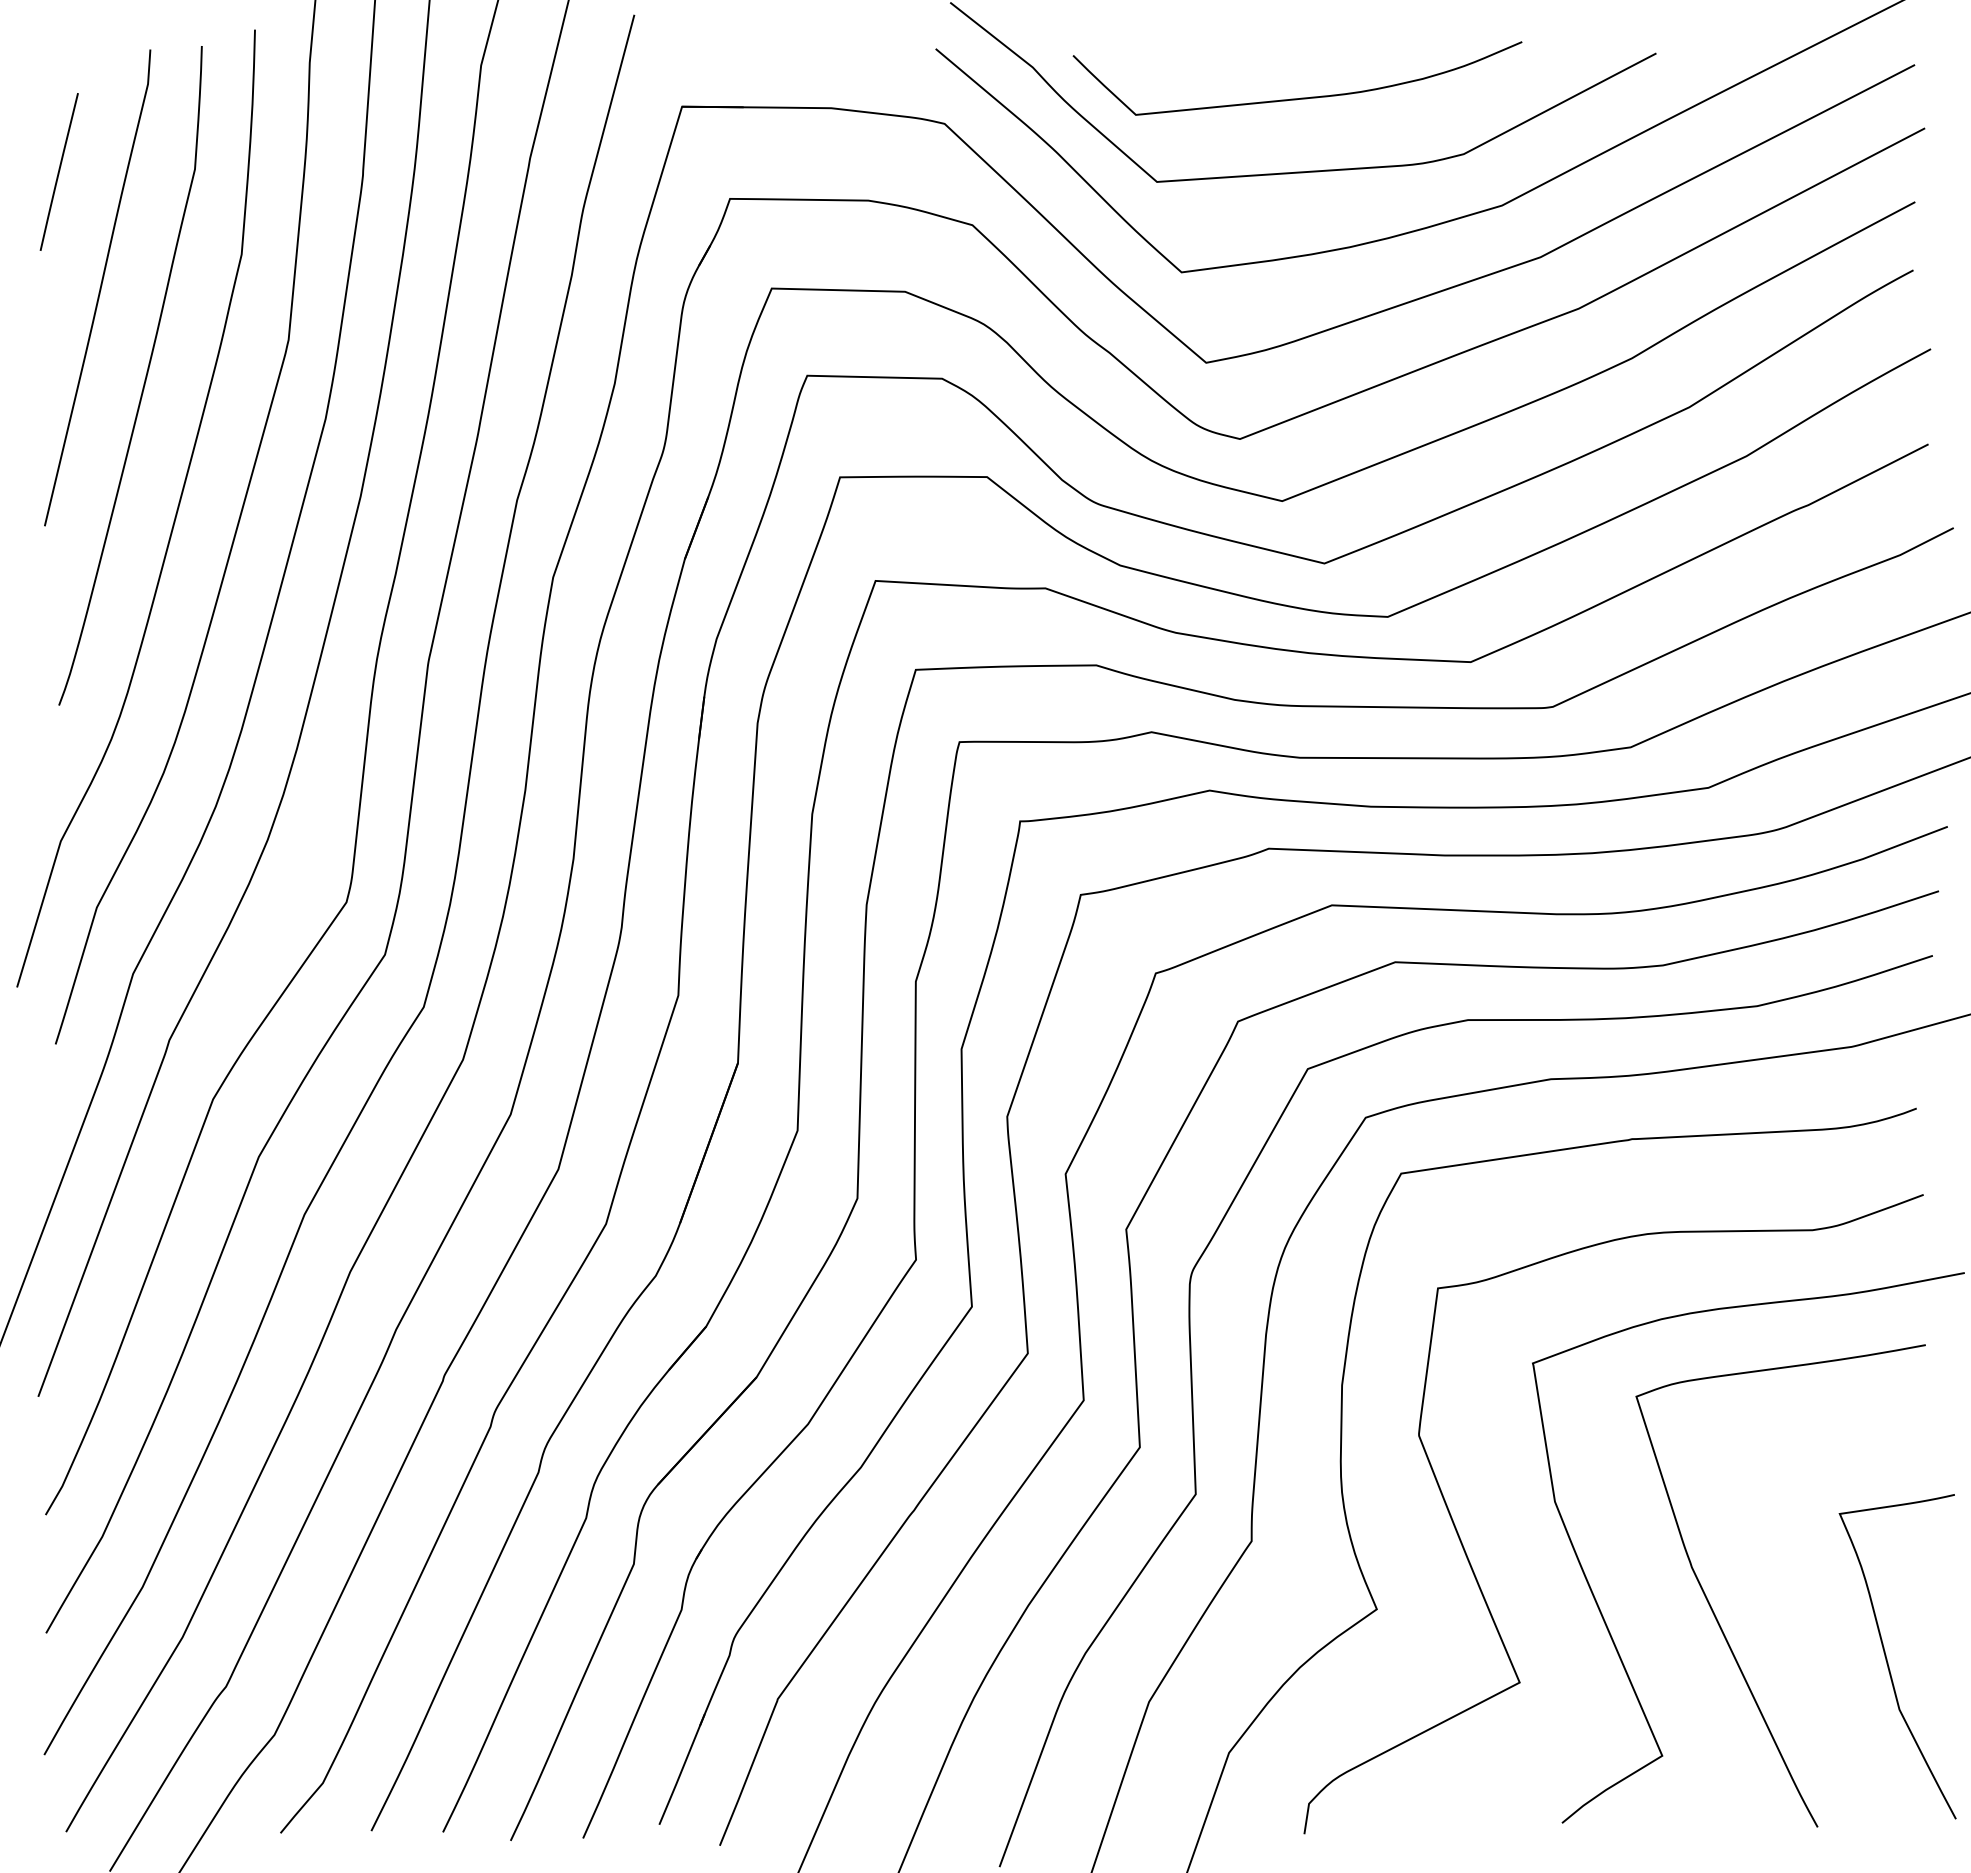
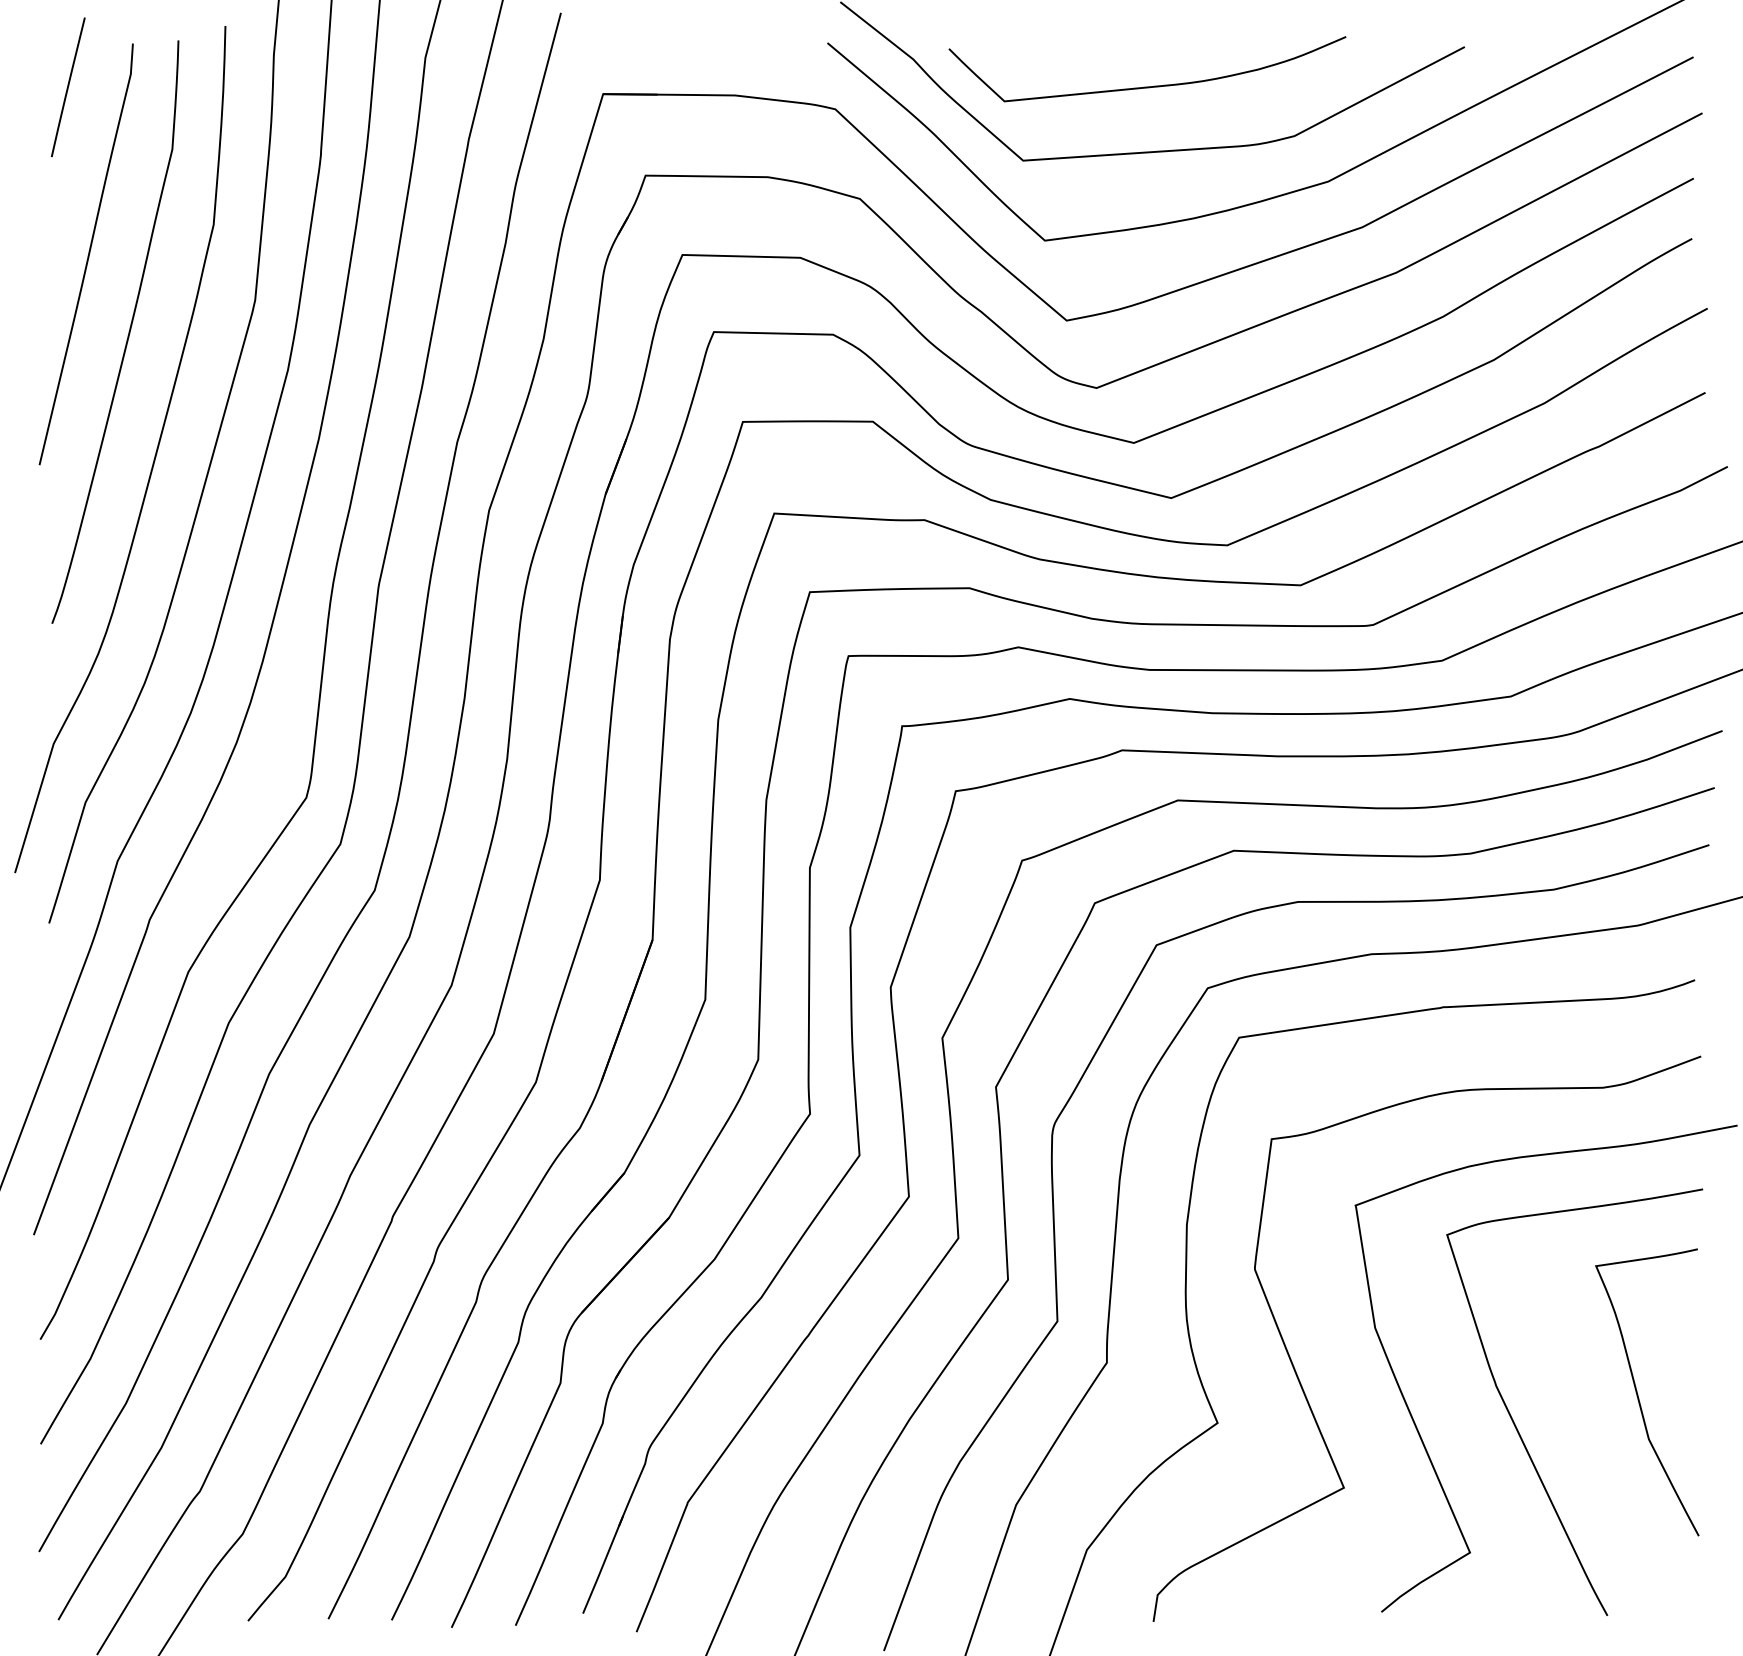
line: (58, 171) -> (67, 86), moved
curve: (1887, 1658) -> (1638, 1394), moved

